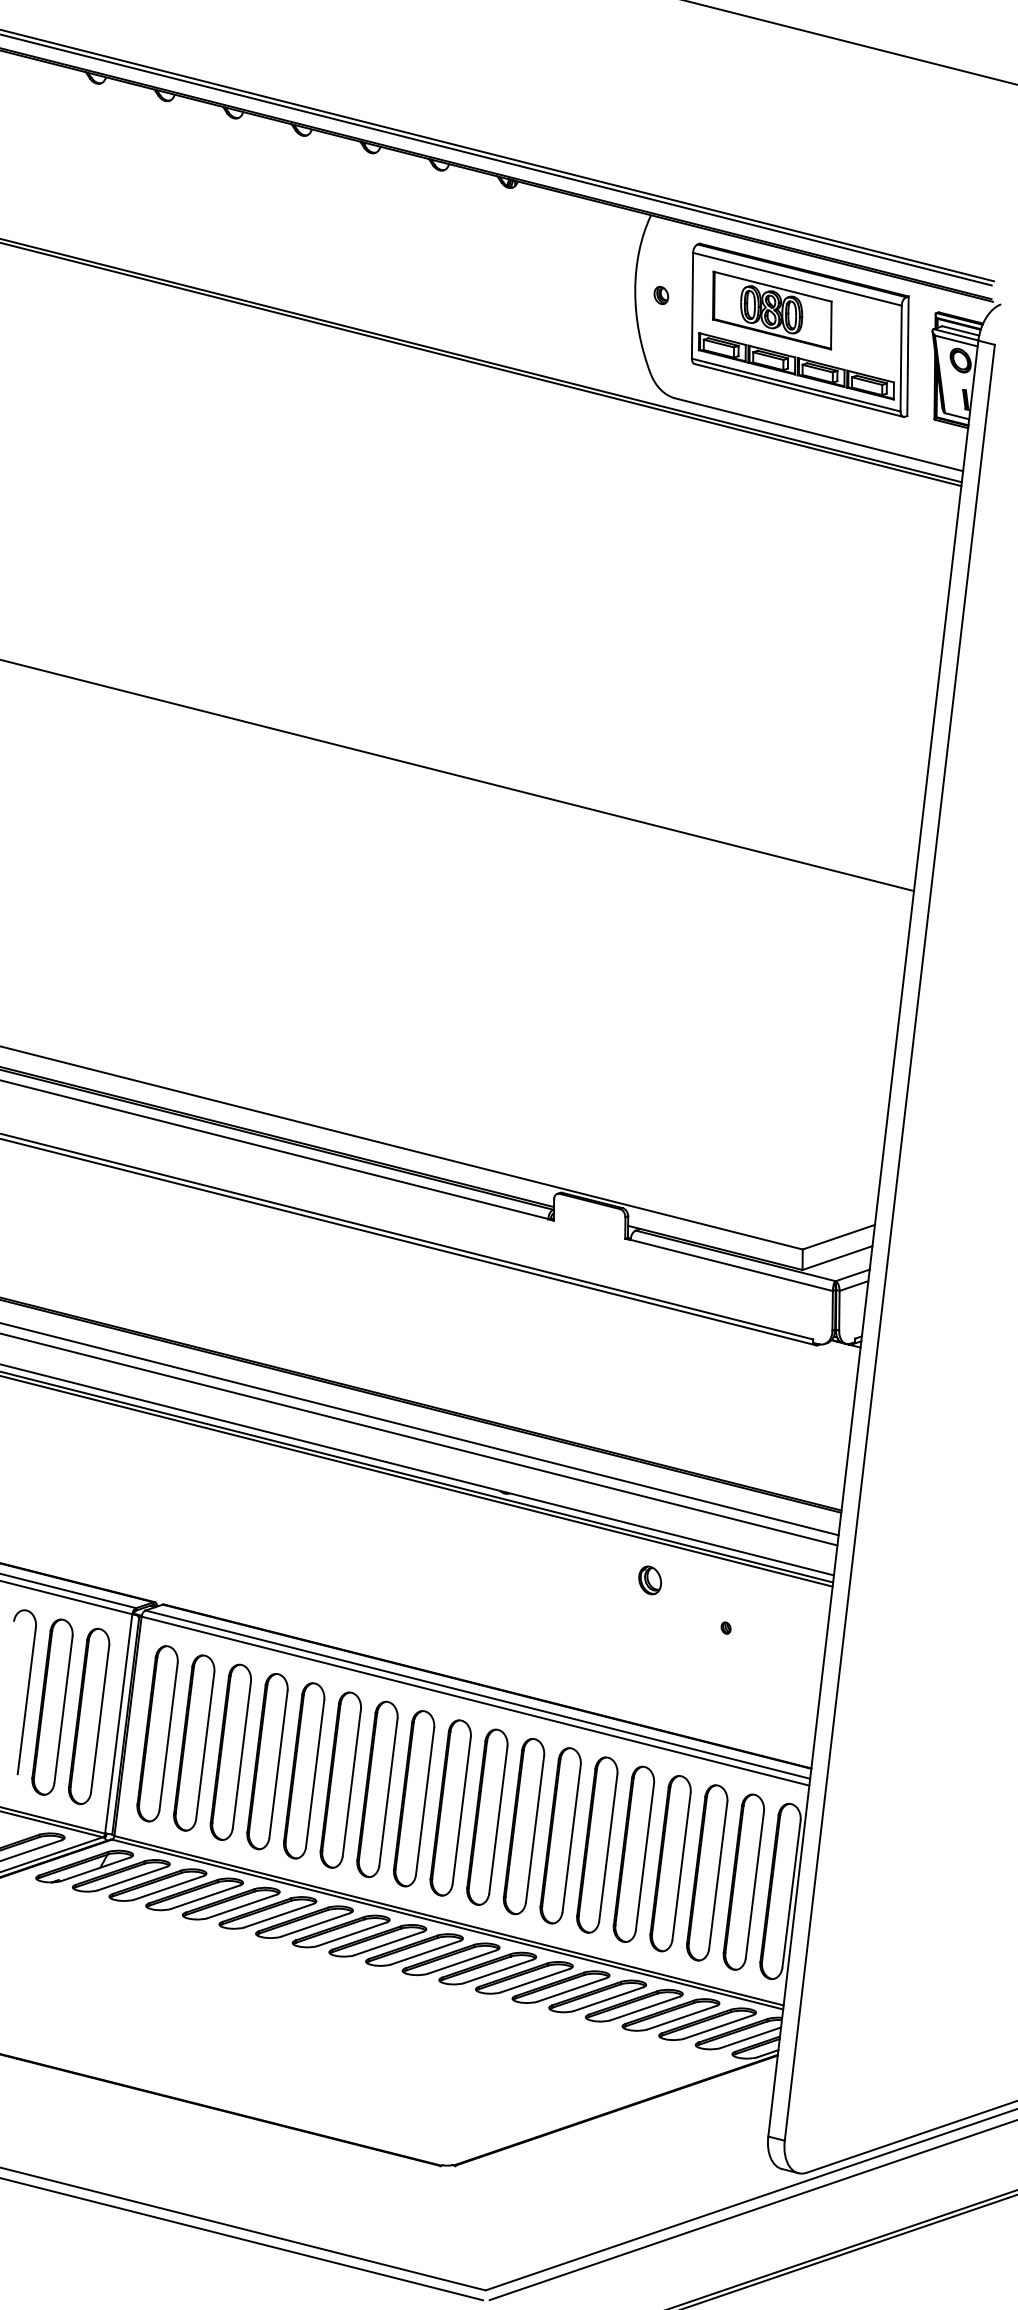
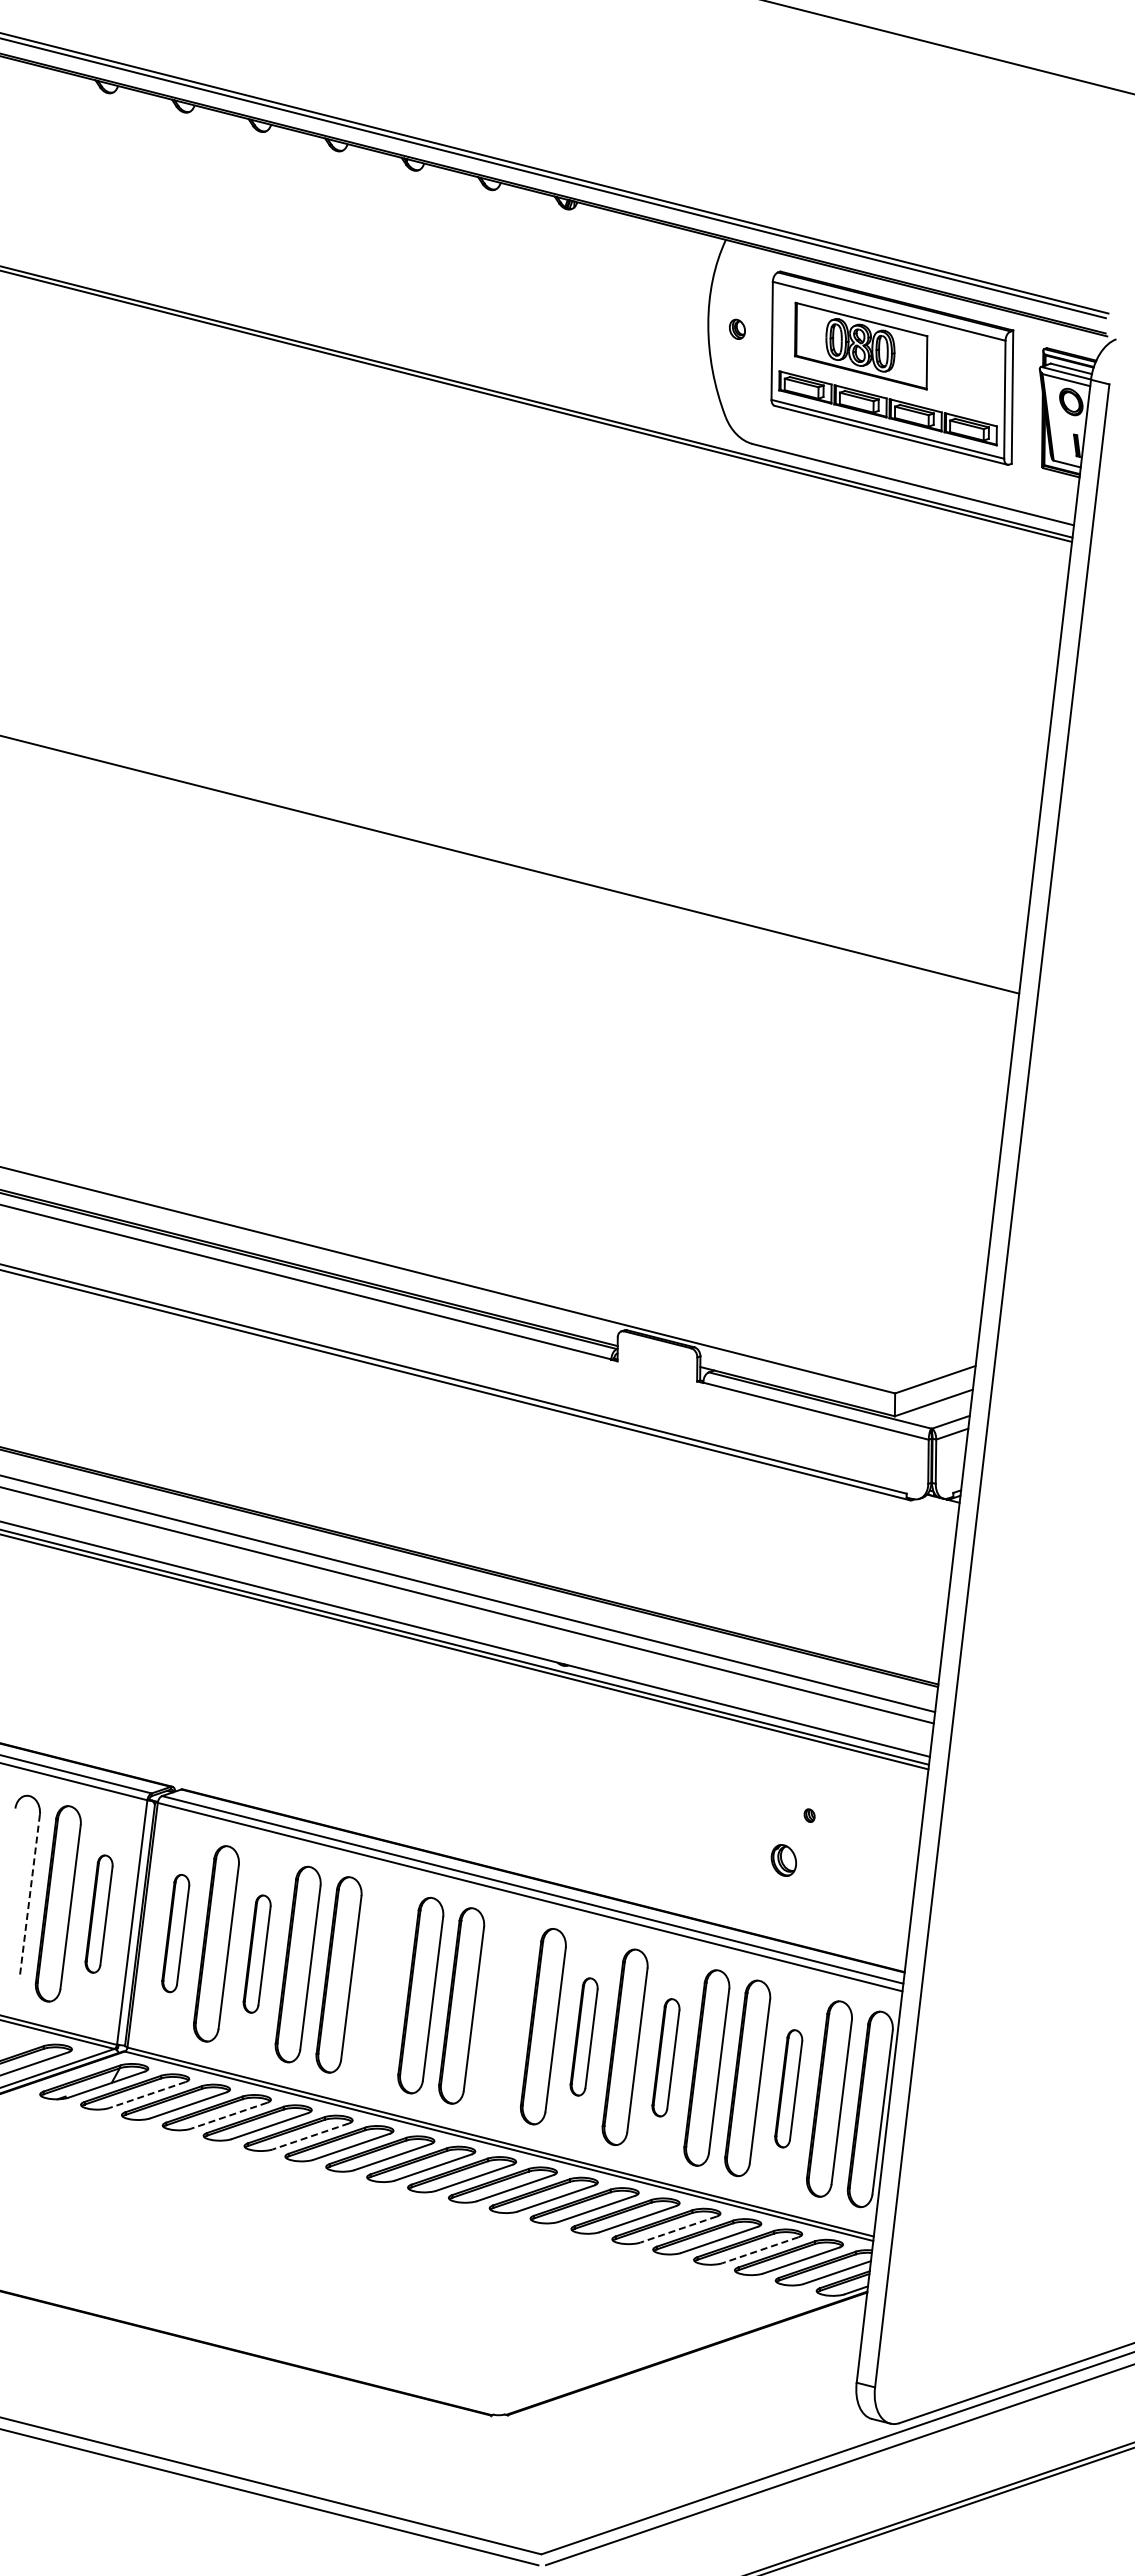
part: (649, 1580) -> (783, 1860), moved
line: (26, 1700) -> (29, 1896), solid -> dashed
part: (88, 1715) -> (98, 1913), size x0.6
part: (157, 1733) -> (175, 1933), size x0.6
part: (230, 1751) -> (256, 1953), size x0.6
part: (340, 1779) -> (379, 1984), removed
part: (450, 1807) -> (502, 2015), removed
part: (523, 1826) -> (583, 2036), size x0.6
part: (596, 1844) -> (665, 2057), size x0.6
part: (707, 1872) -> (788, 2088), size x0.6
line: (131, 1879) -> (146, 2095), solid -> dashed
line: (205, 1896) -> (228, 2115), solid -> dashed
line: (278, 1915) -> (310, 2136), solid -> dashed
line: (608, 1999) -> (678, 2229), solid -> dashed
line: (681, 2017) -> (759, 2250), solid -> dashed

